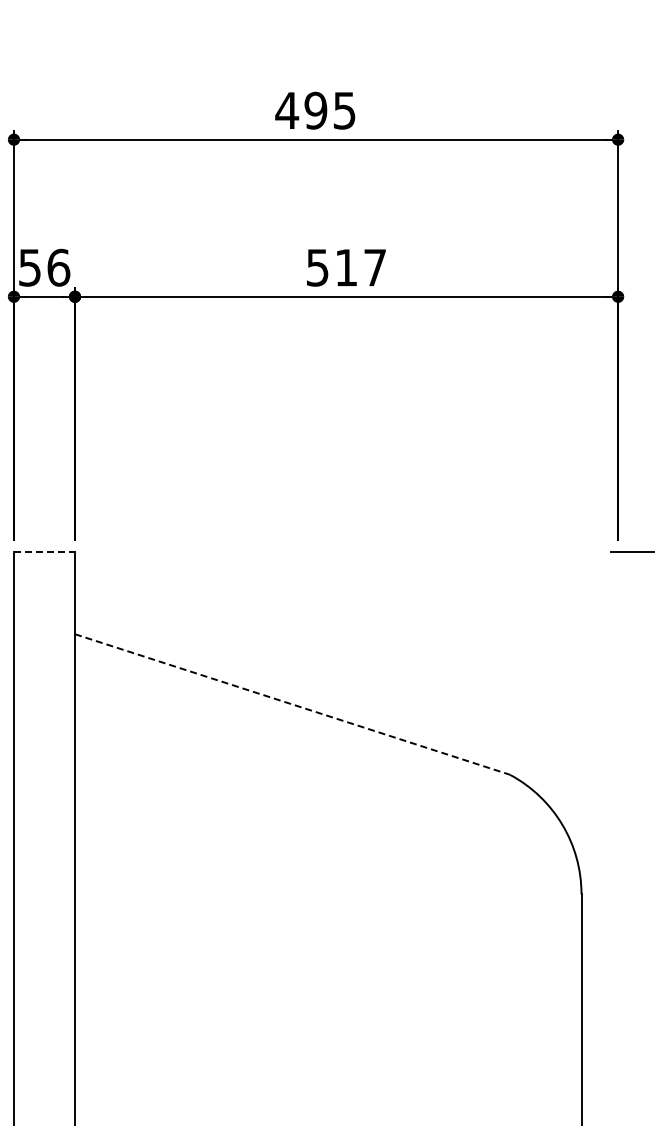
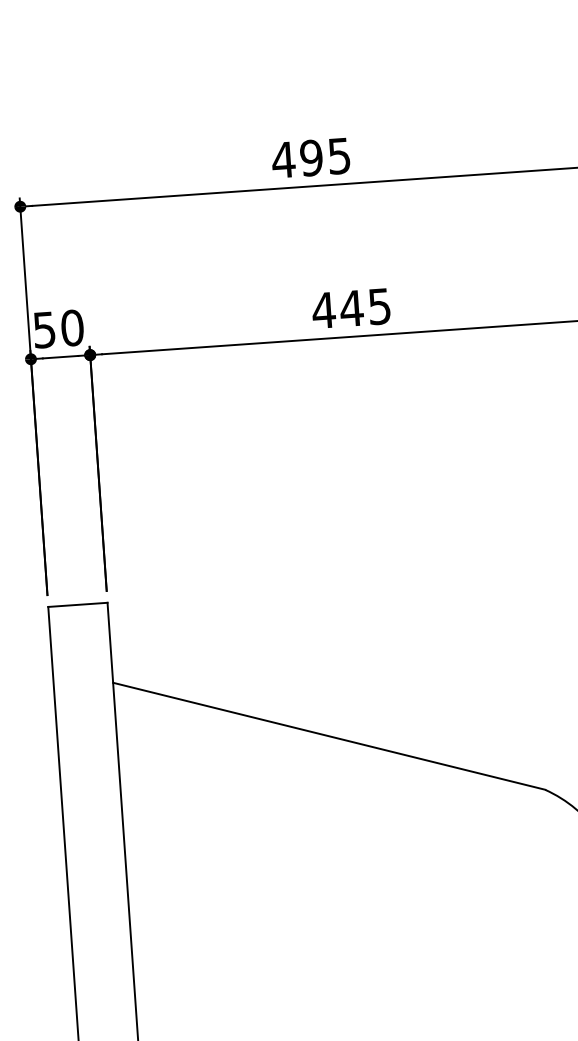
text: (58, 267) -> (72, 327), 56 -> 50
text: (345, 267) -> (350, 308), 517 -> 445
line: (44, 551) -> (77, 604), dashed -> solid
line: (292, 704) -> (329, 736), dashed -> solid

